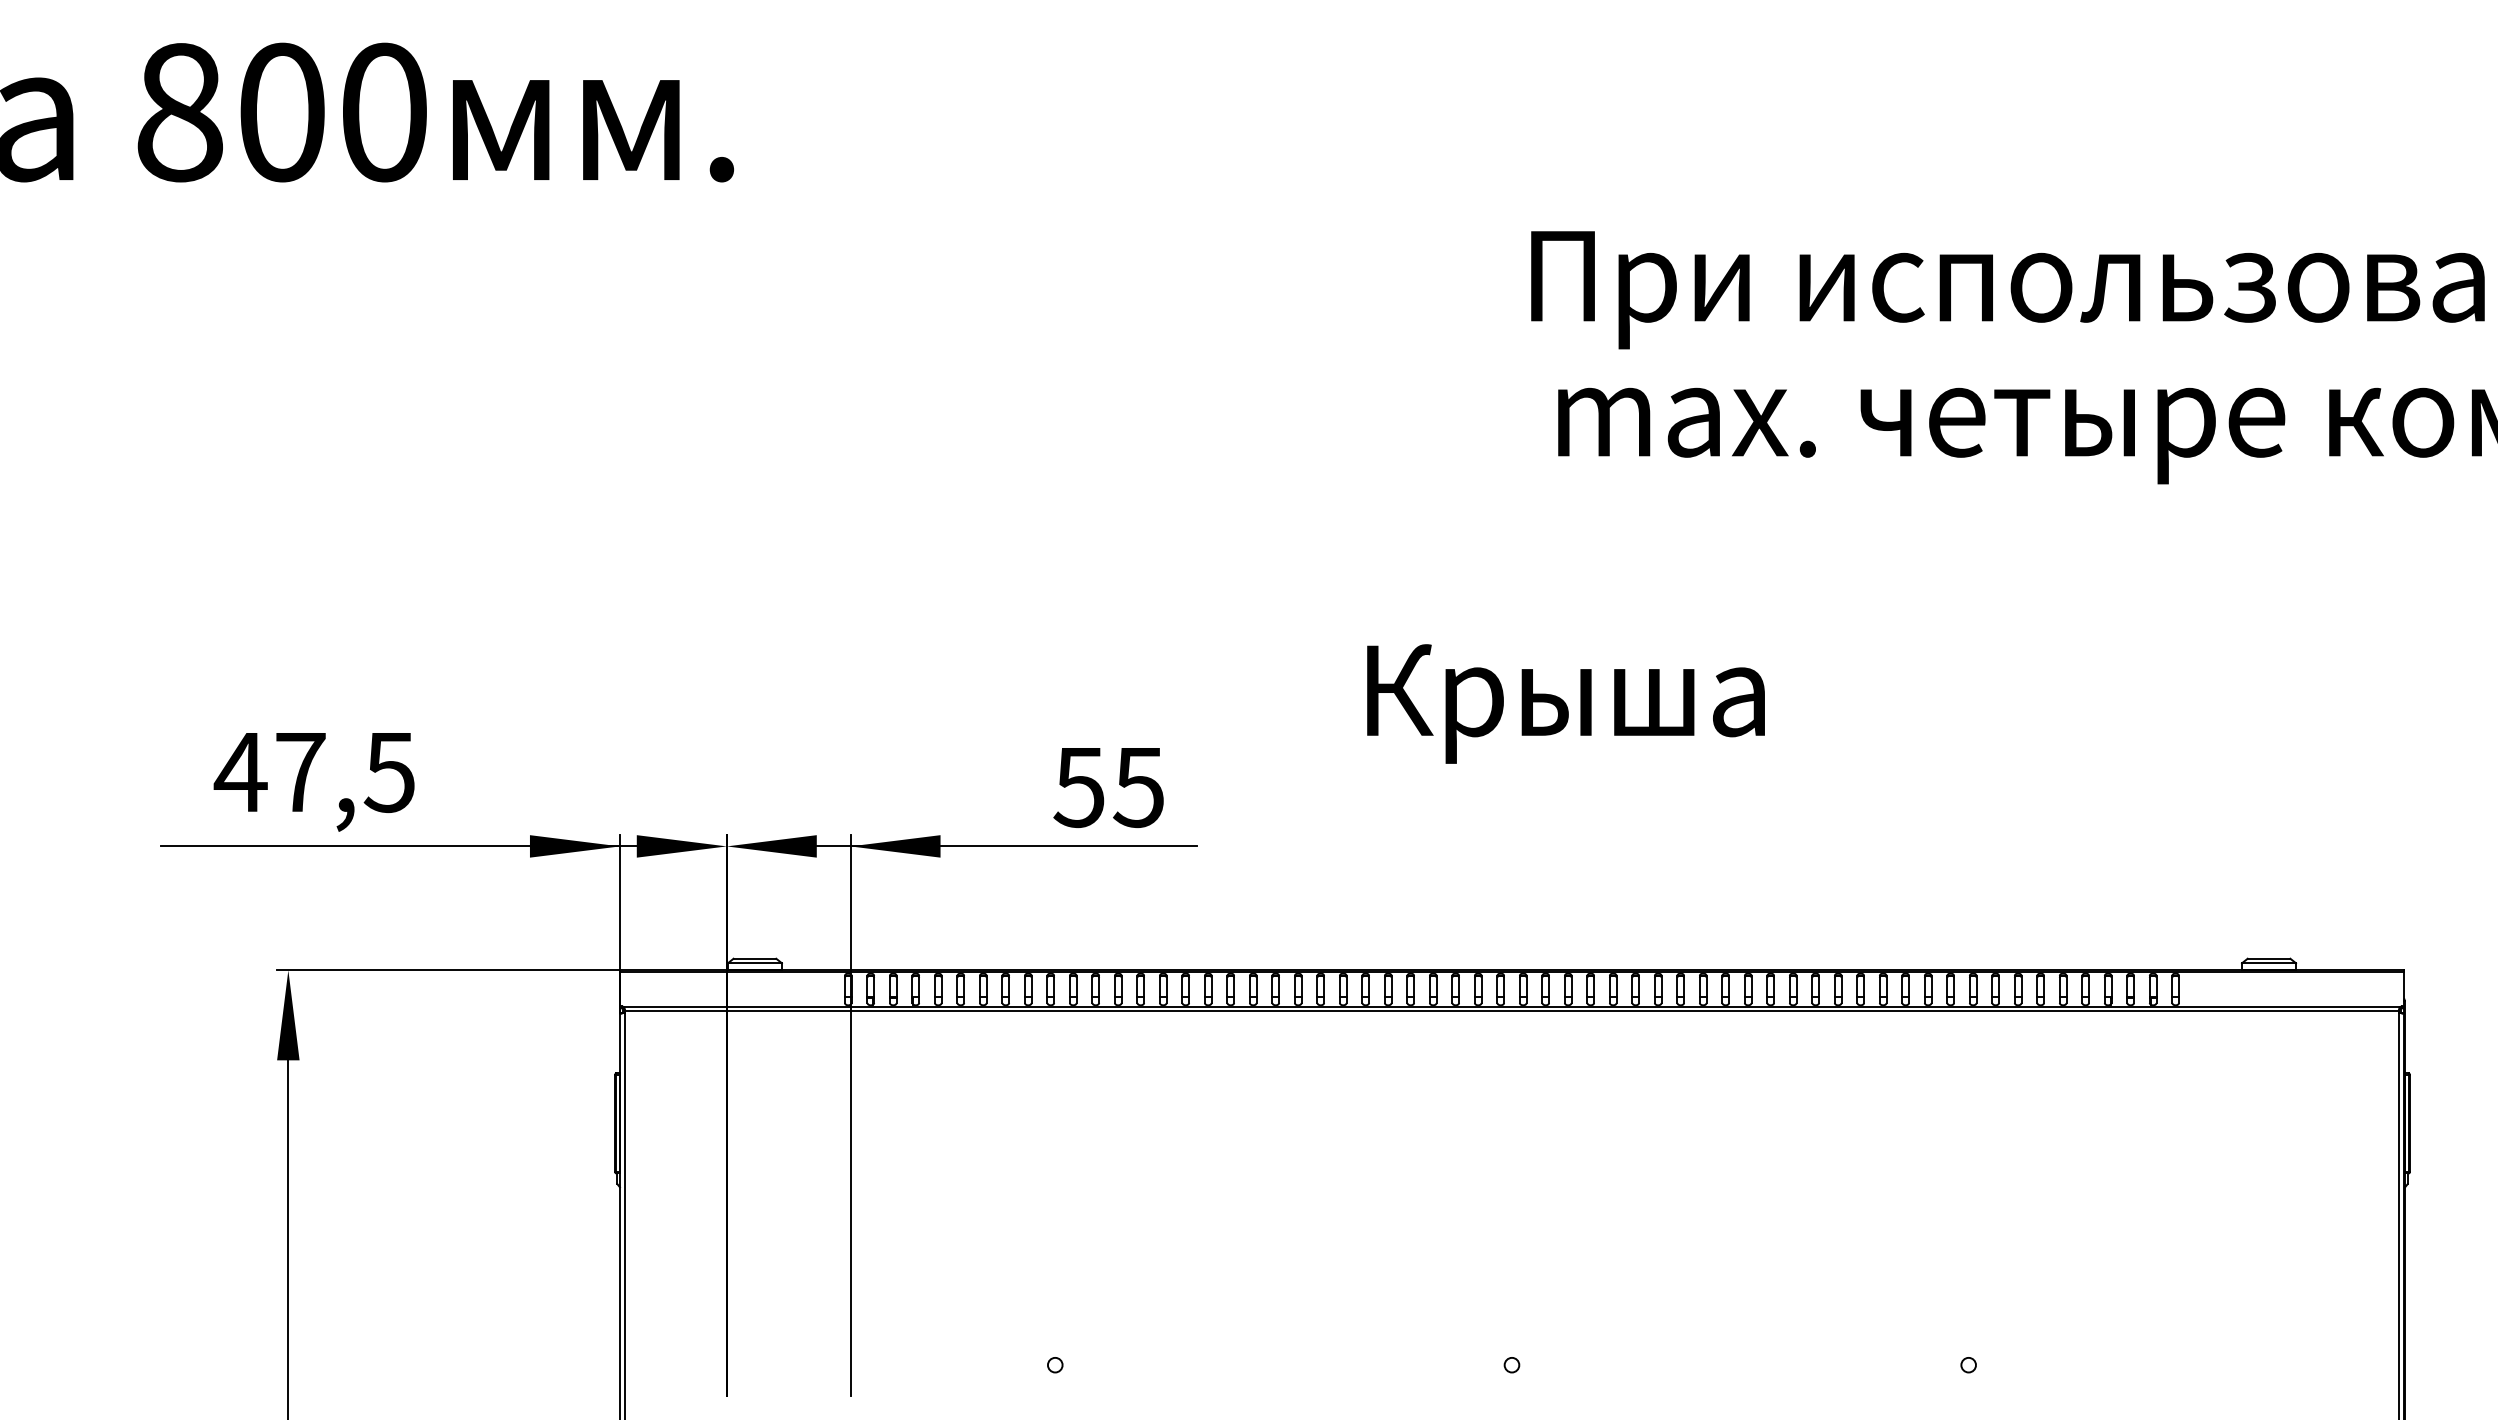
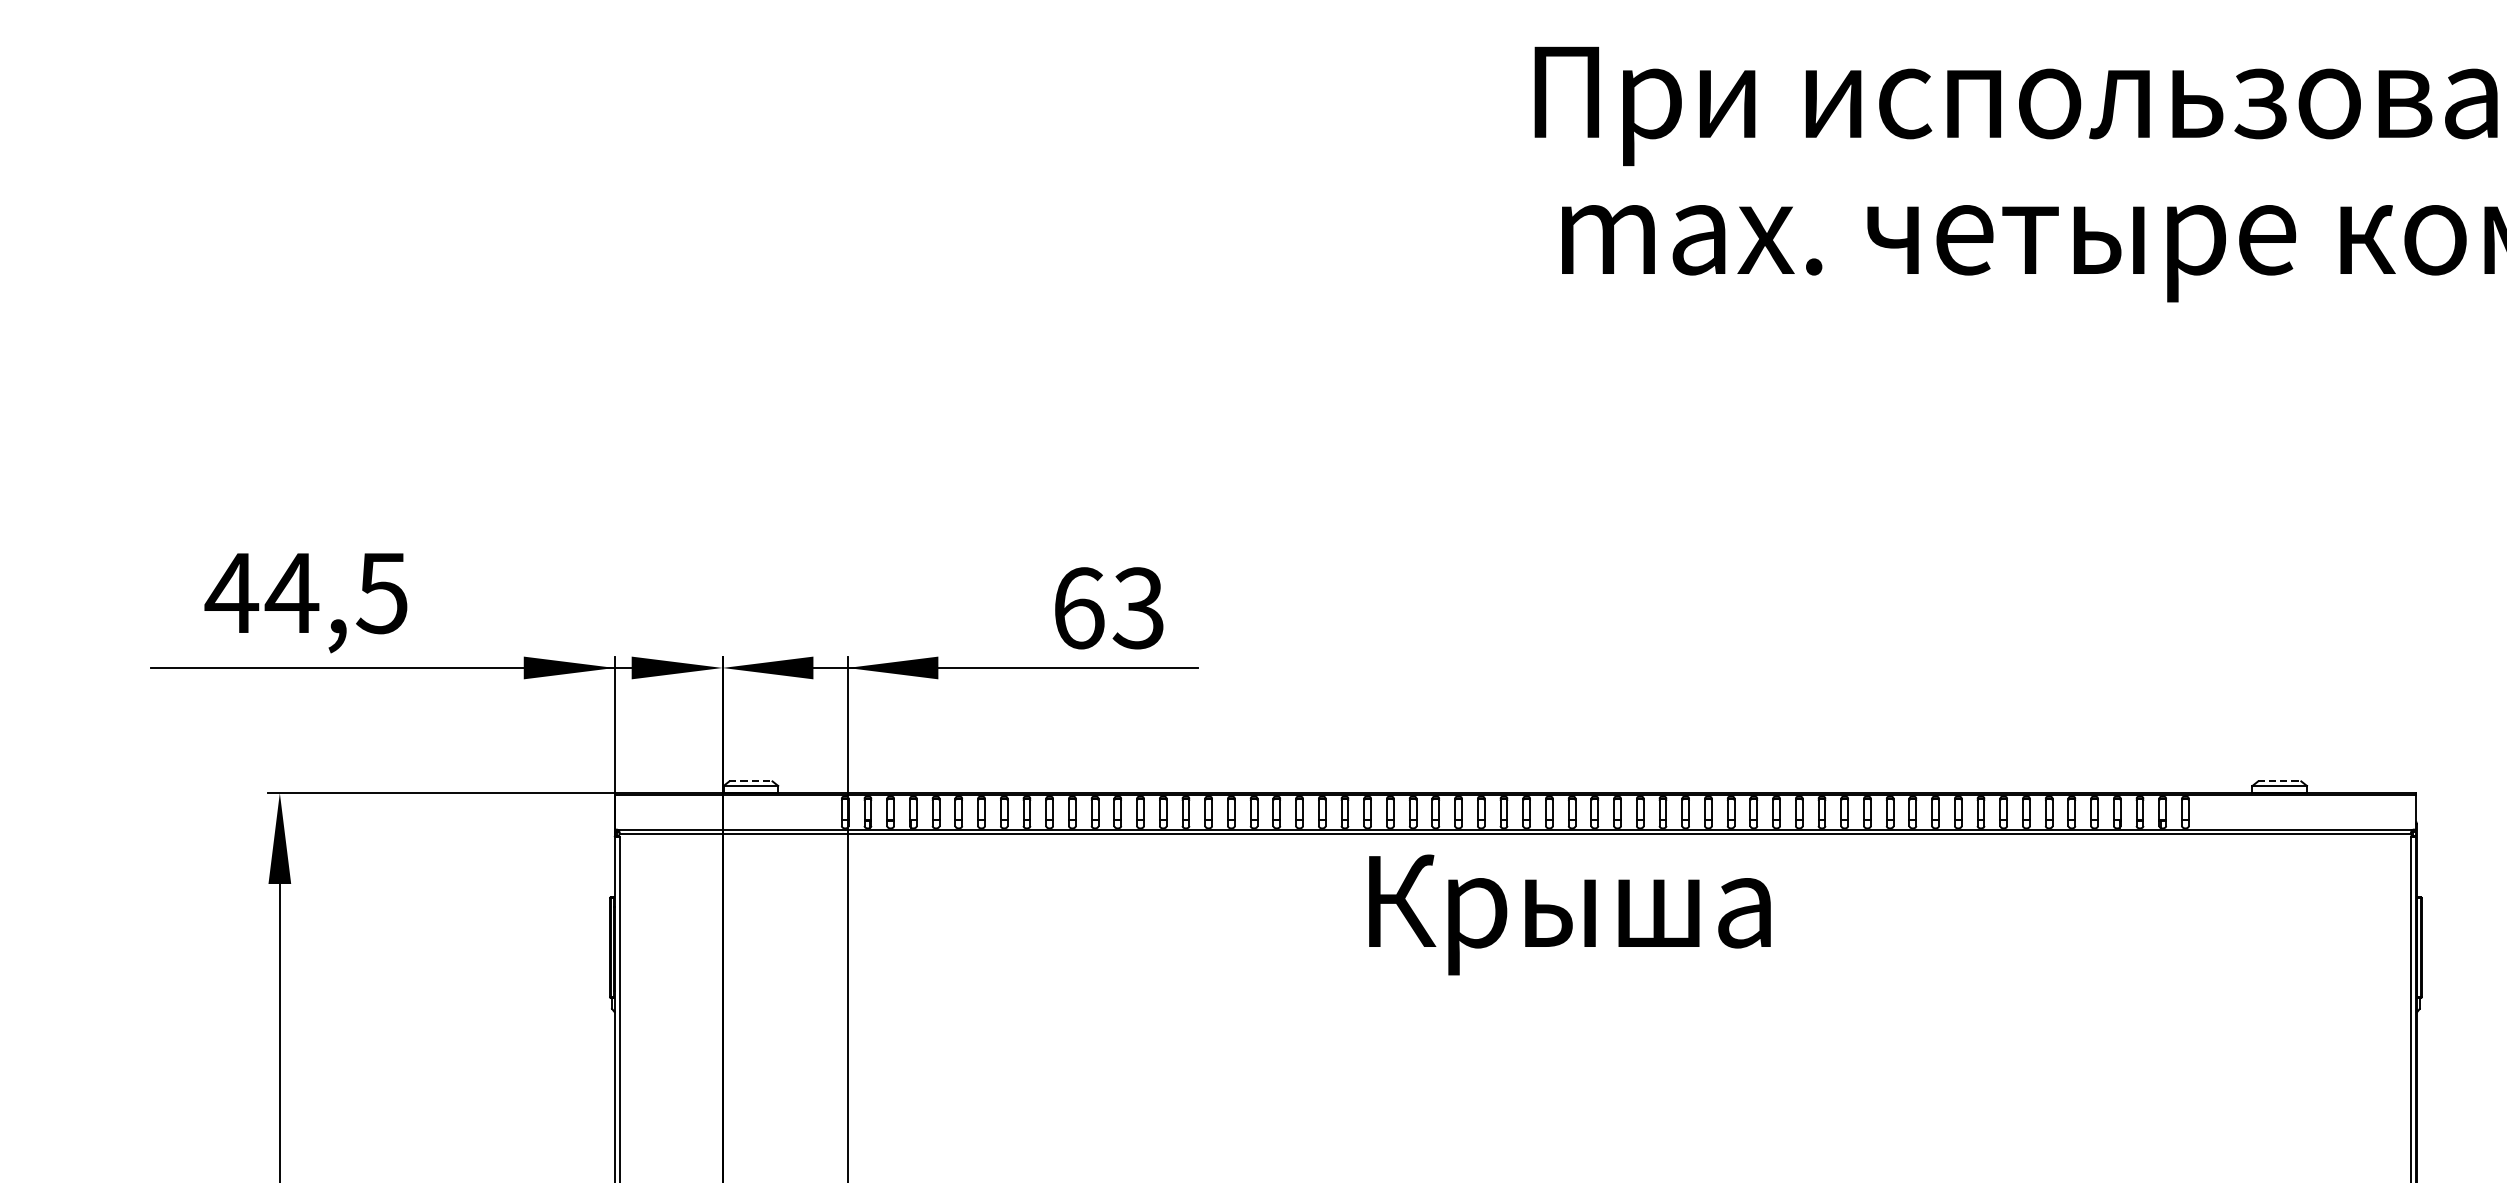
text: (1565, 703) -> (1569, 914), moved
text: (300, 772) -> (292, 593), 47,5 -> 44,5
text: (1108, 787) -> (1107, 608), 55 -> 63
line: (755, 958) -> (751, 781), solid -> dashed
line: (2269, 958) -> (2280, 781), solid -> dashed

